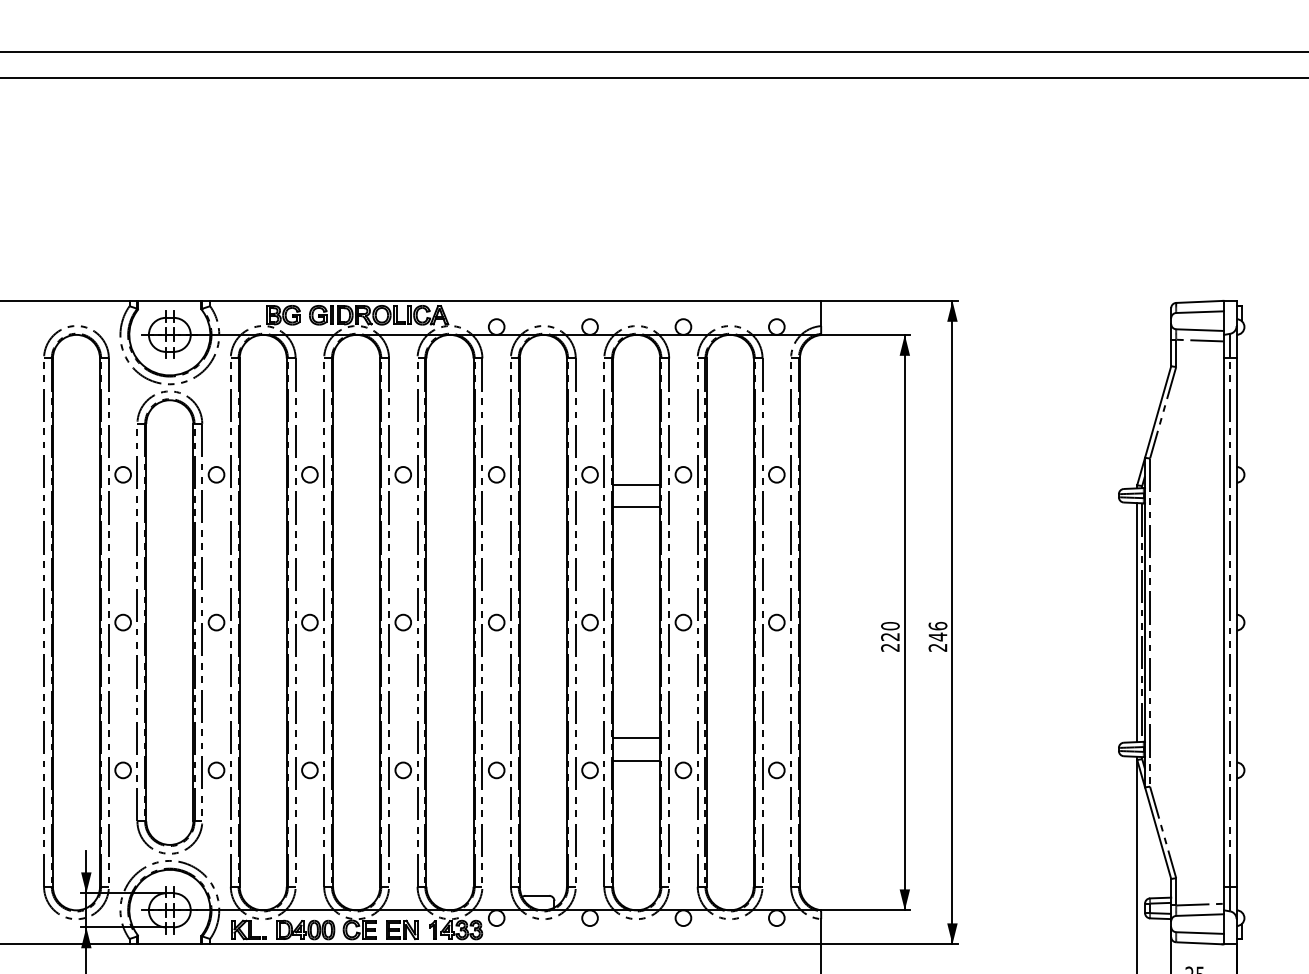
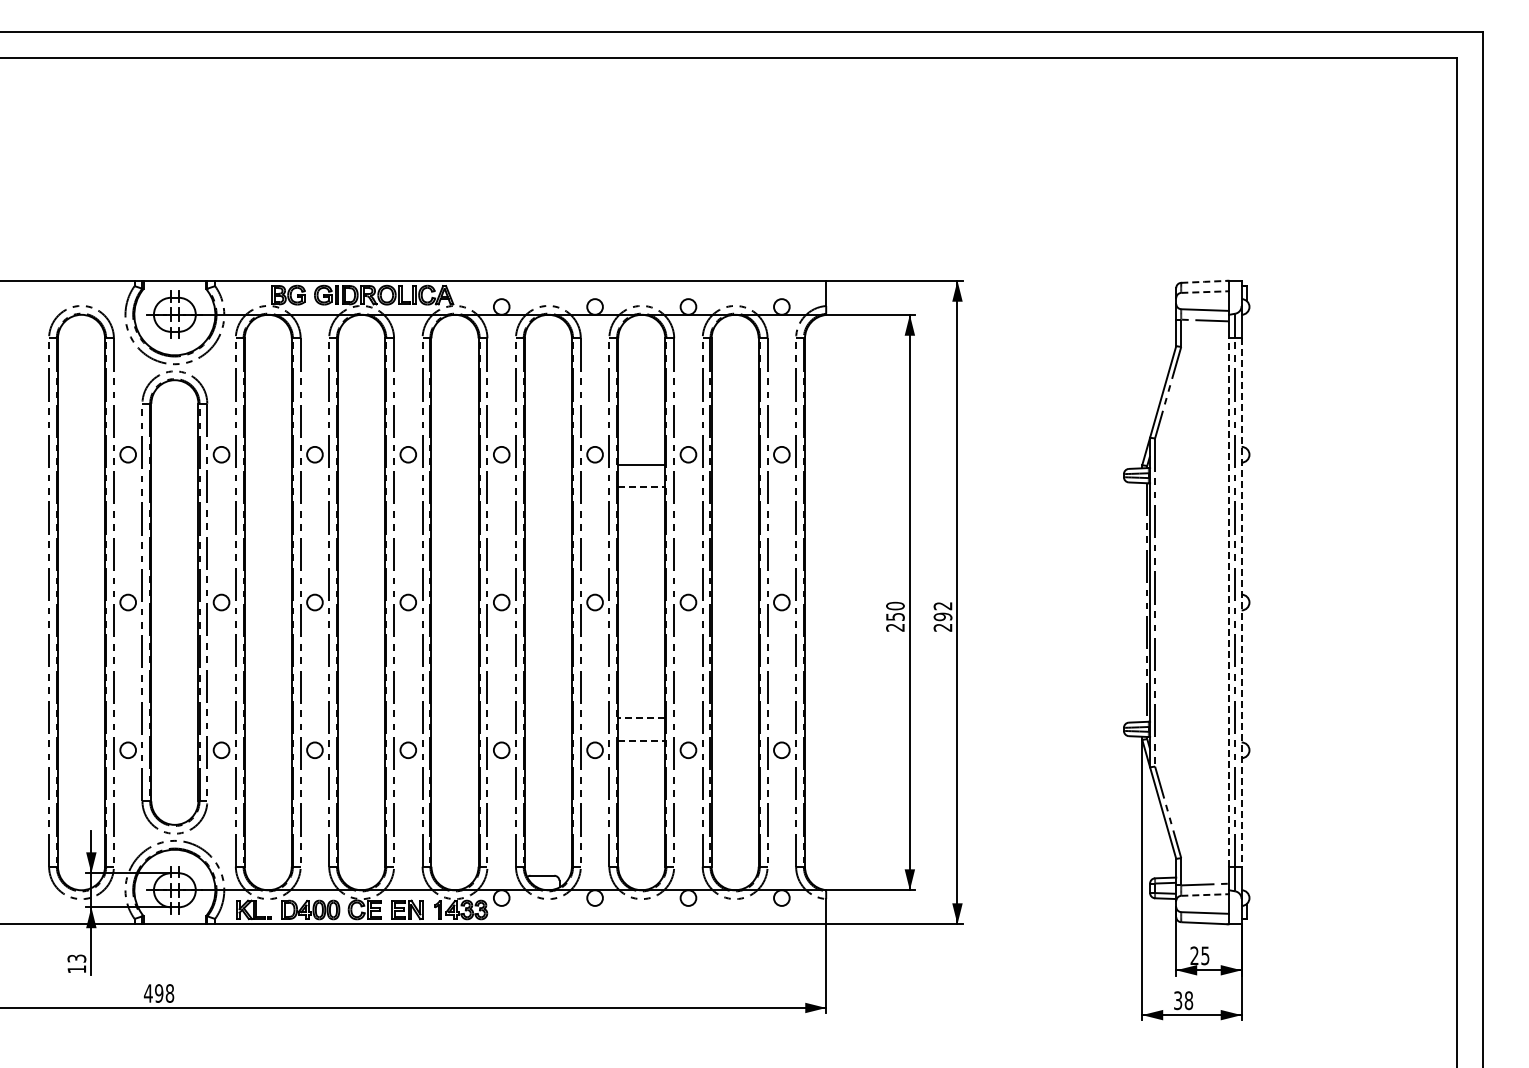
line: (1199, 301) -> (1204, 281), solid -> dashed
line: (1199, 312) -> (1204, 292), solid -> dashed
line: (636, 506) -> (641, 486), solid -> dashed
line: (1137, 622) -> (1142, 602), removed
line: (1223, 622) -> (1228, 602), solid -> dashed
line: (1236, 623) -> (1241, 603), solid -> dashed
text: (937, 631) -> (942, 611), 246 -> 292
text: (890, 636) -> (895, 616), 220 -> 250
line: (636, 738) -> (641, 718), solid -> dashed
line: (636, 760) -> (641, 740), solid -> dashed
line: (1199, 915) -> (1204, 895), solid -> dashed

